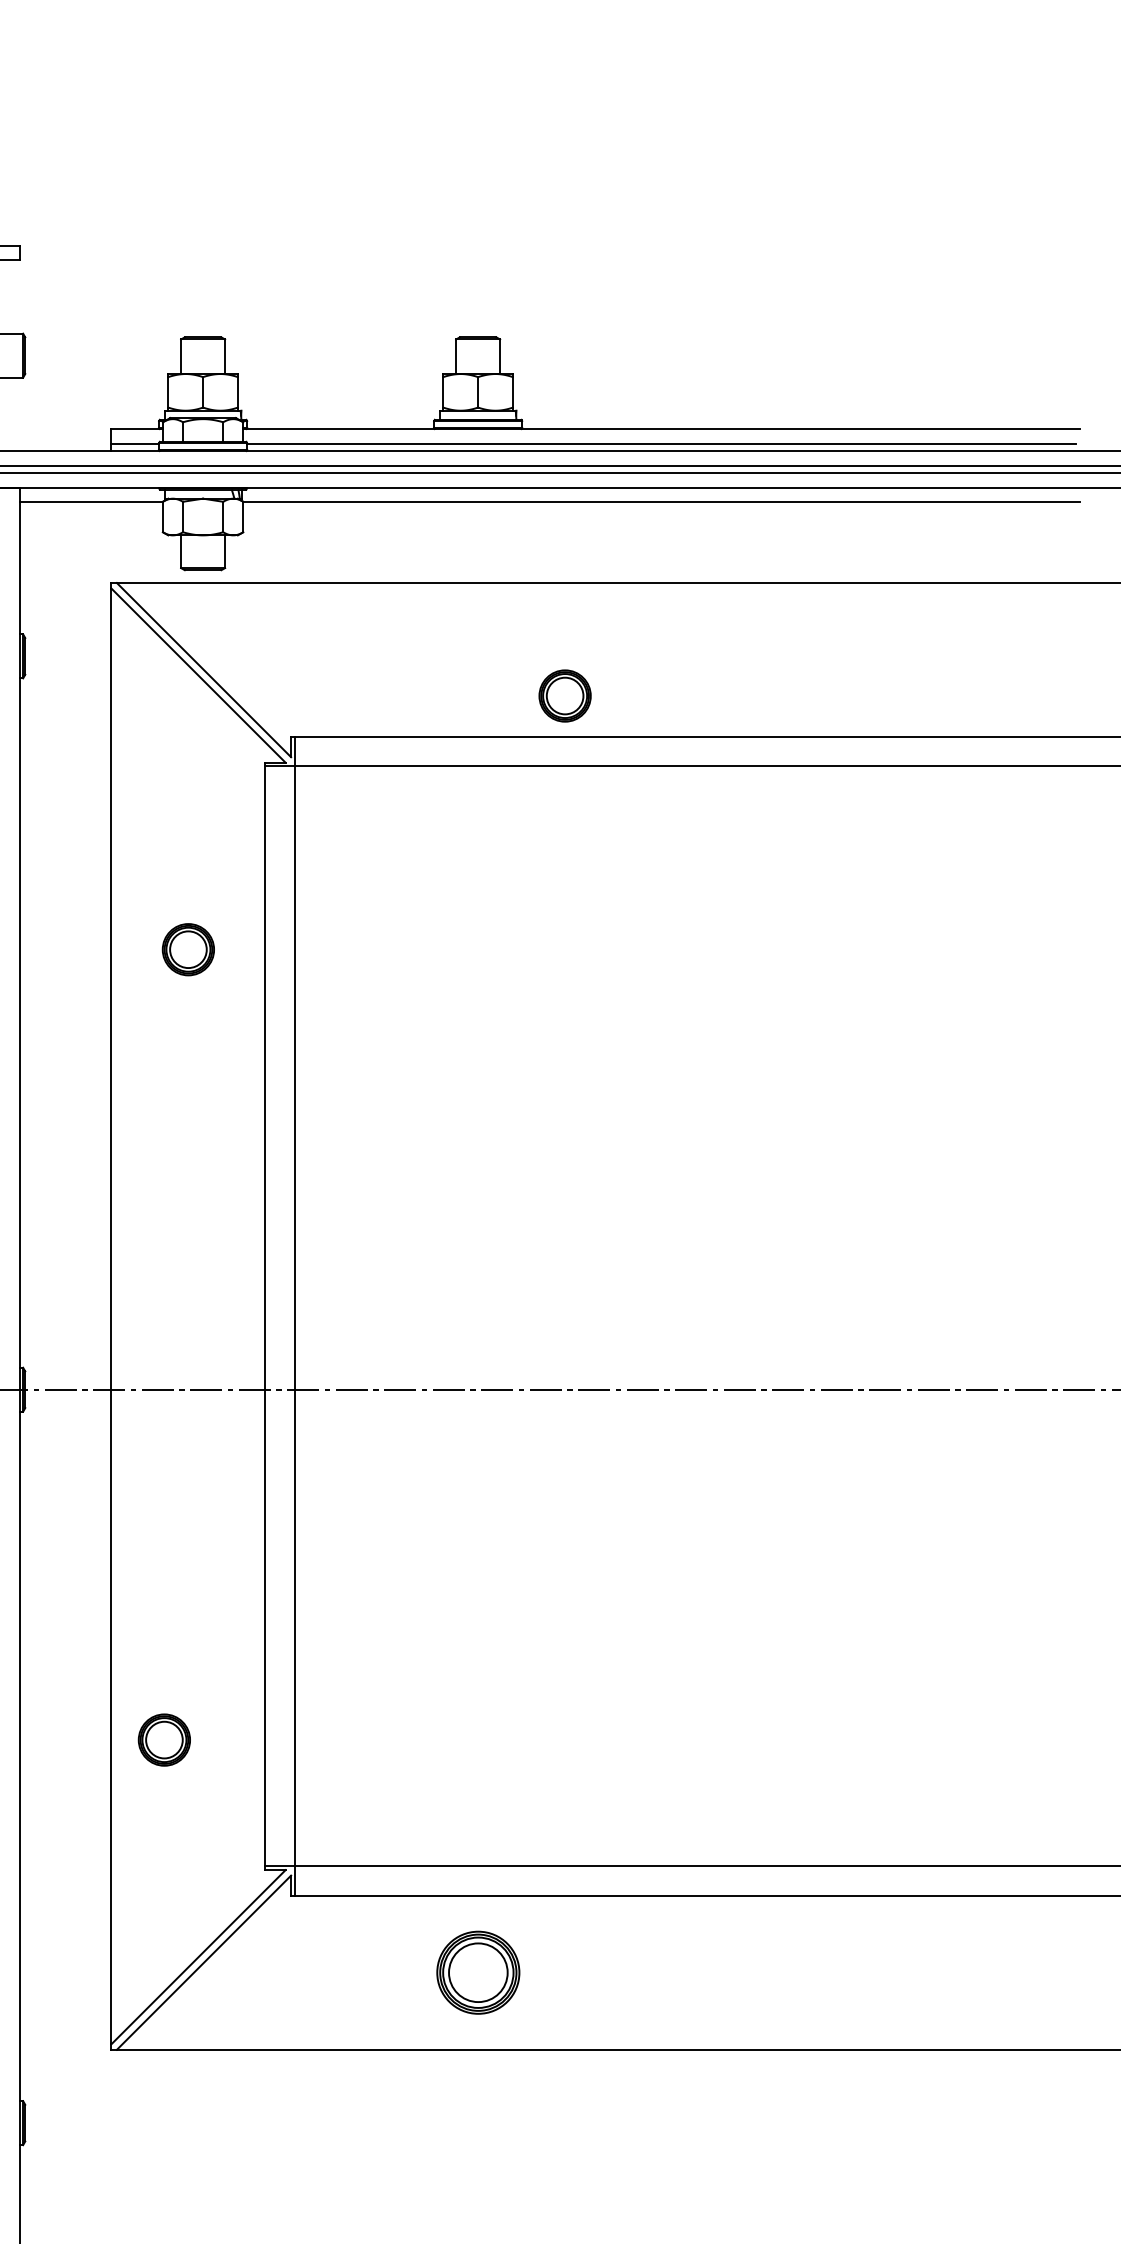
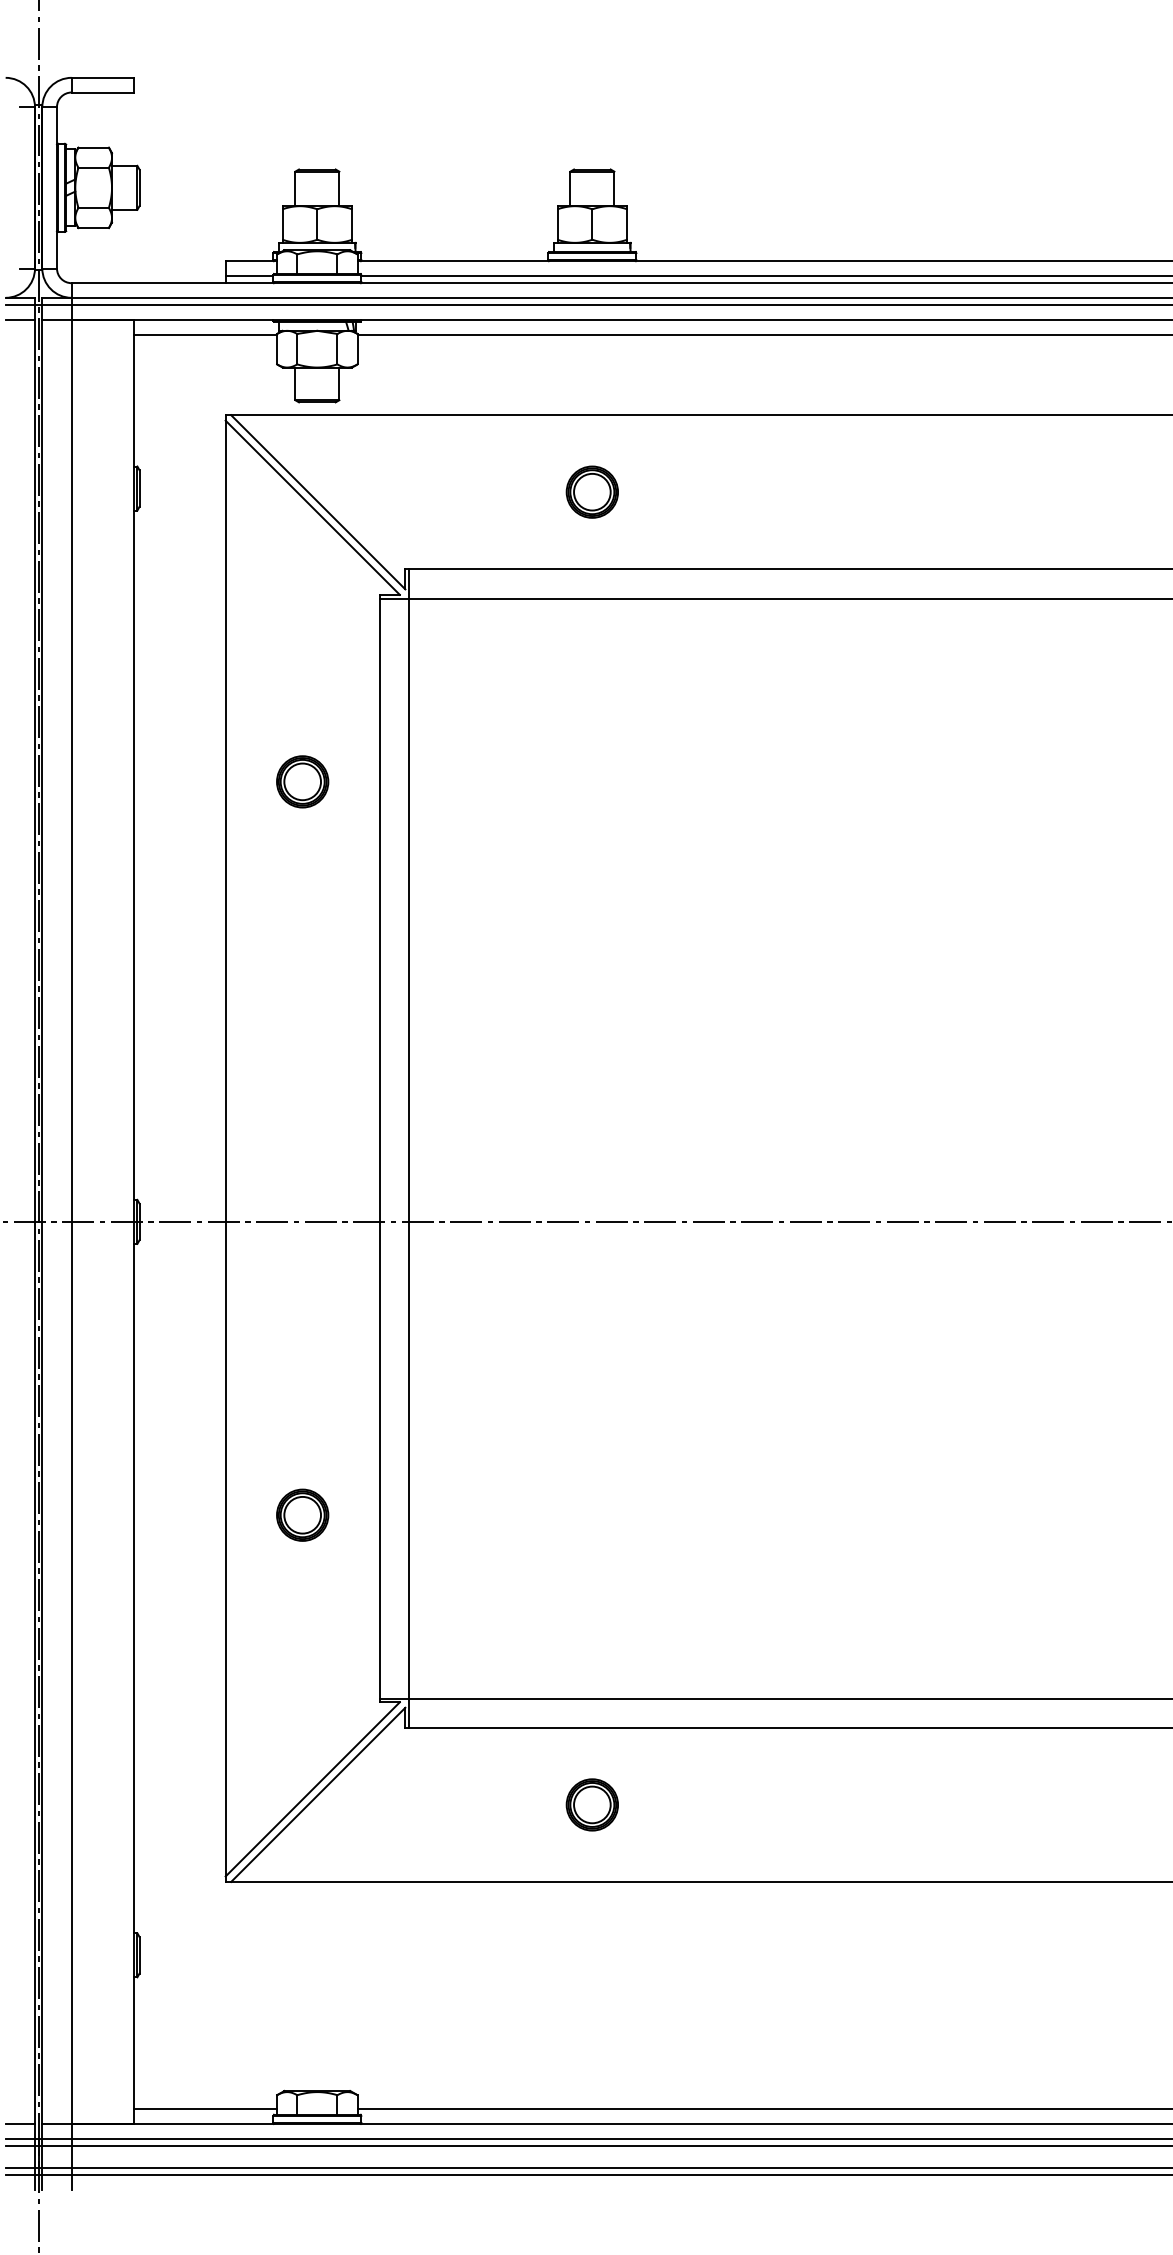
part: (564, 695) -> (591, 491), moved
part: (164, 1739) -> (302, 1514), moved
part: (477, 1972) -> (591, 1804), size x0.62

